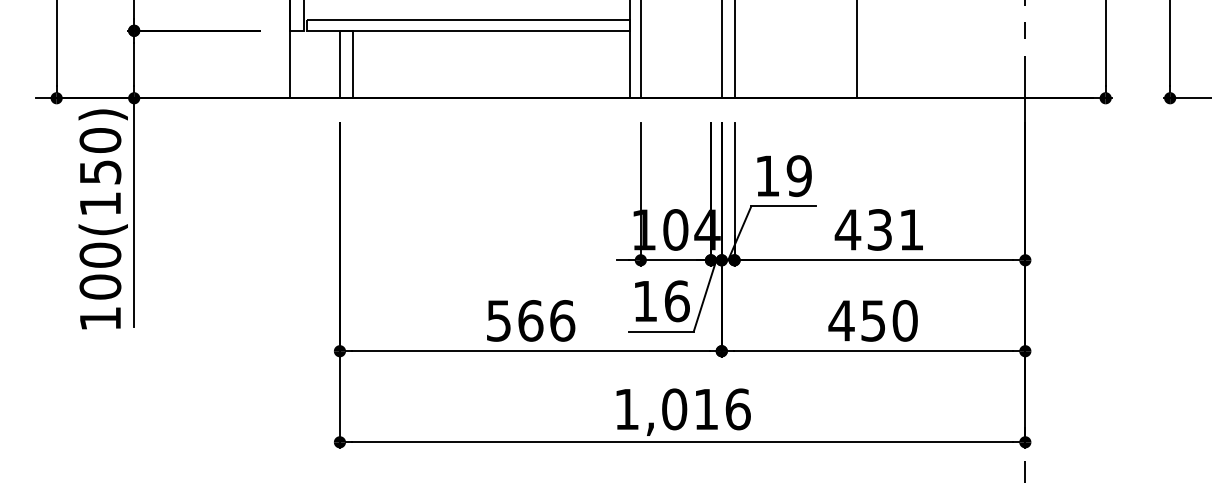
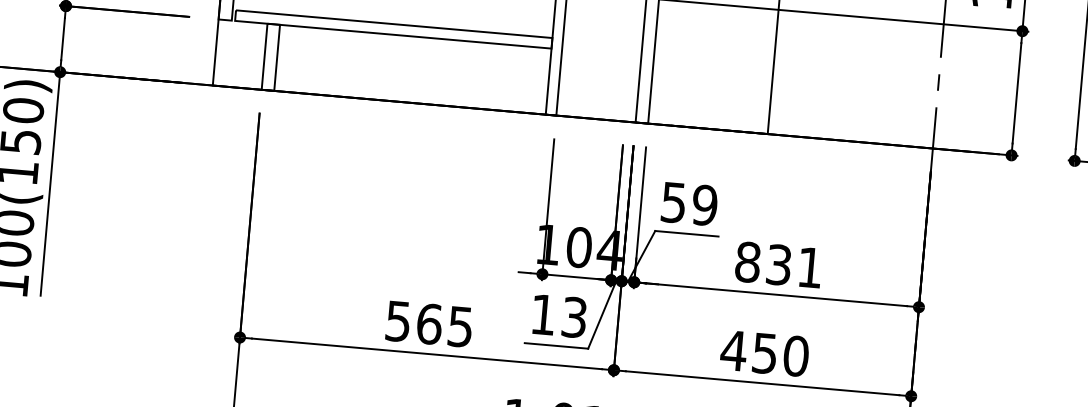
text: (767, 176) -> (673, 203), 19 -> 59
text: (847, 229) -> (747, 261), 431 -> 831
text: (676, 301) -> (573, 317), 16 -> 13
text: (562, 320) -> (460, 326), 566 -> 565

